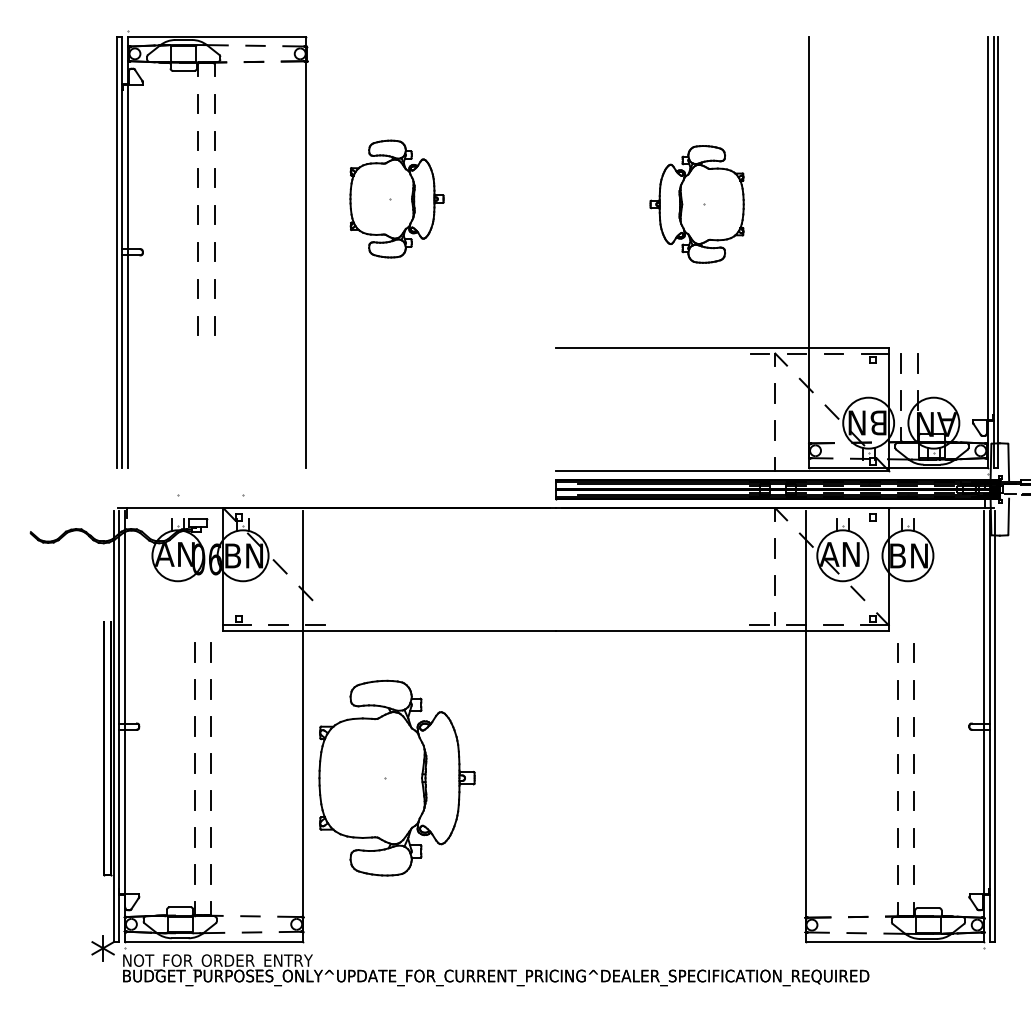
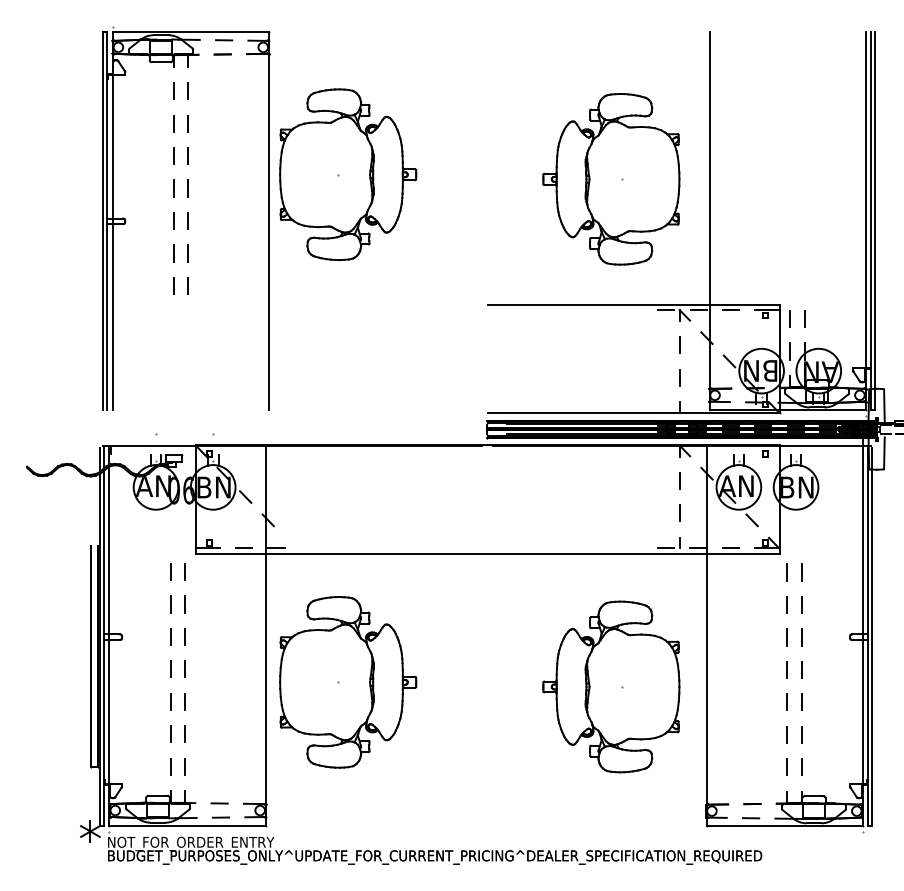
part: (396, 198) -> (347, 174), size x1.67
part: (696, 204) -> (610, 179), size x1.67
part: (696, 783) -> (610, 687), added

